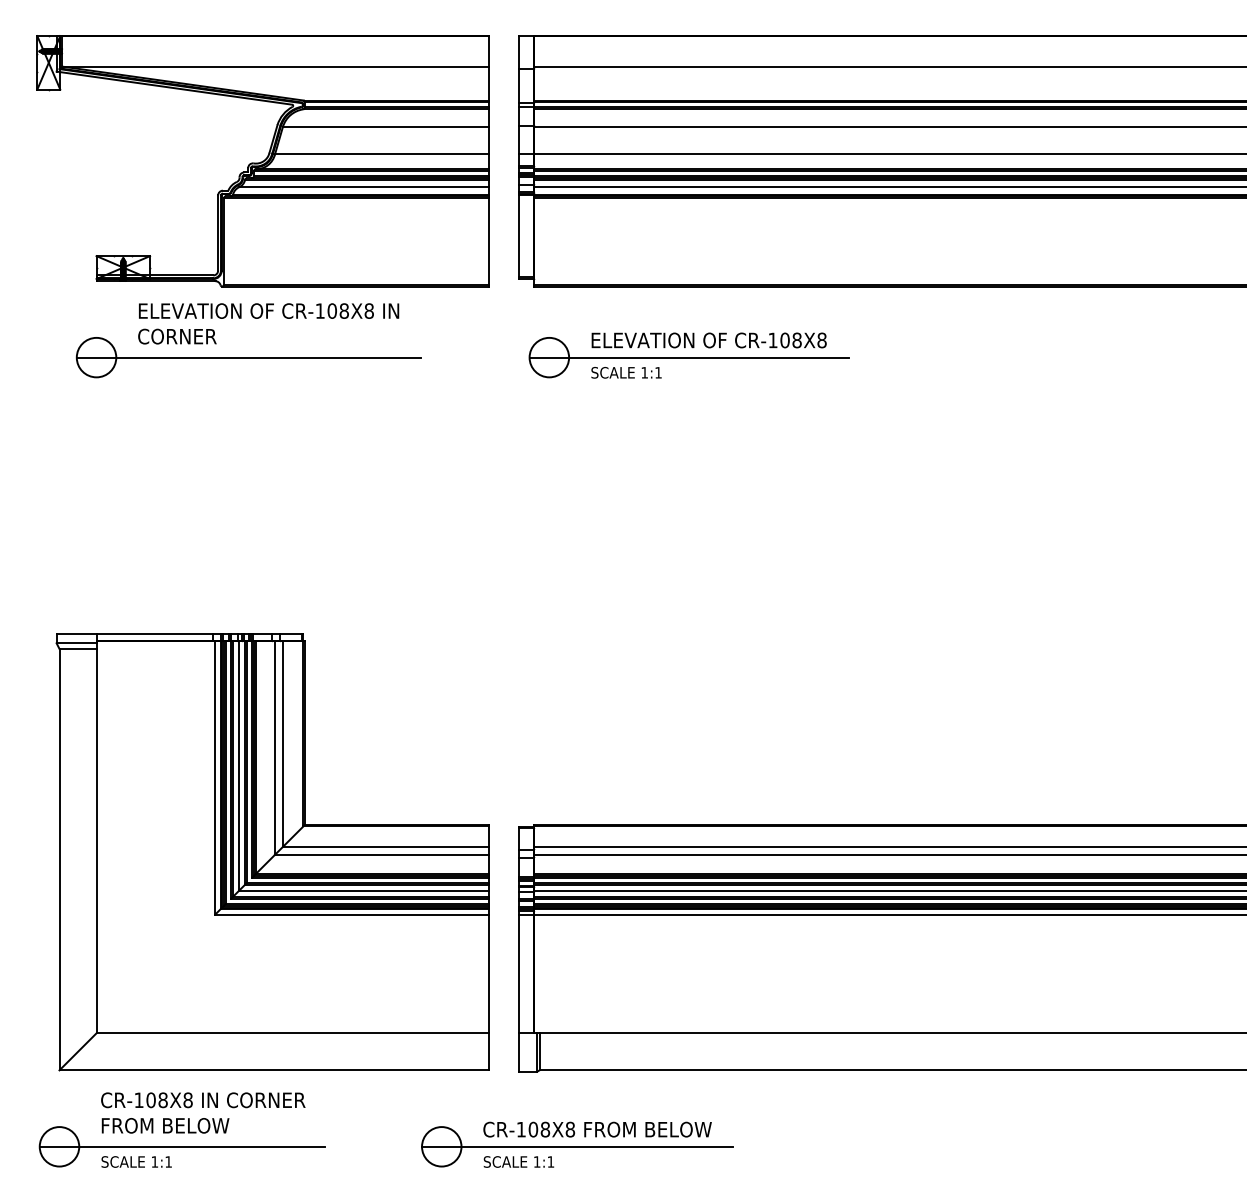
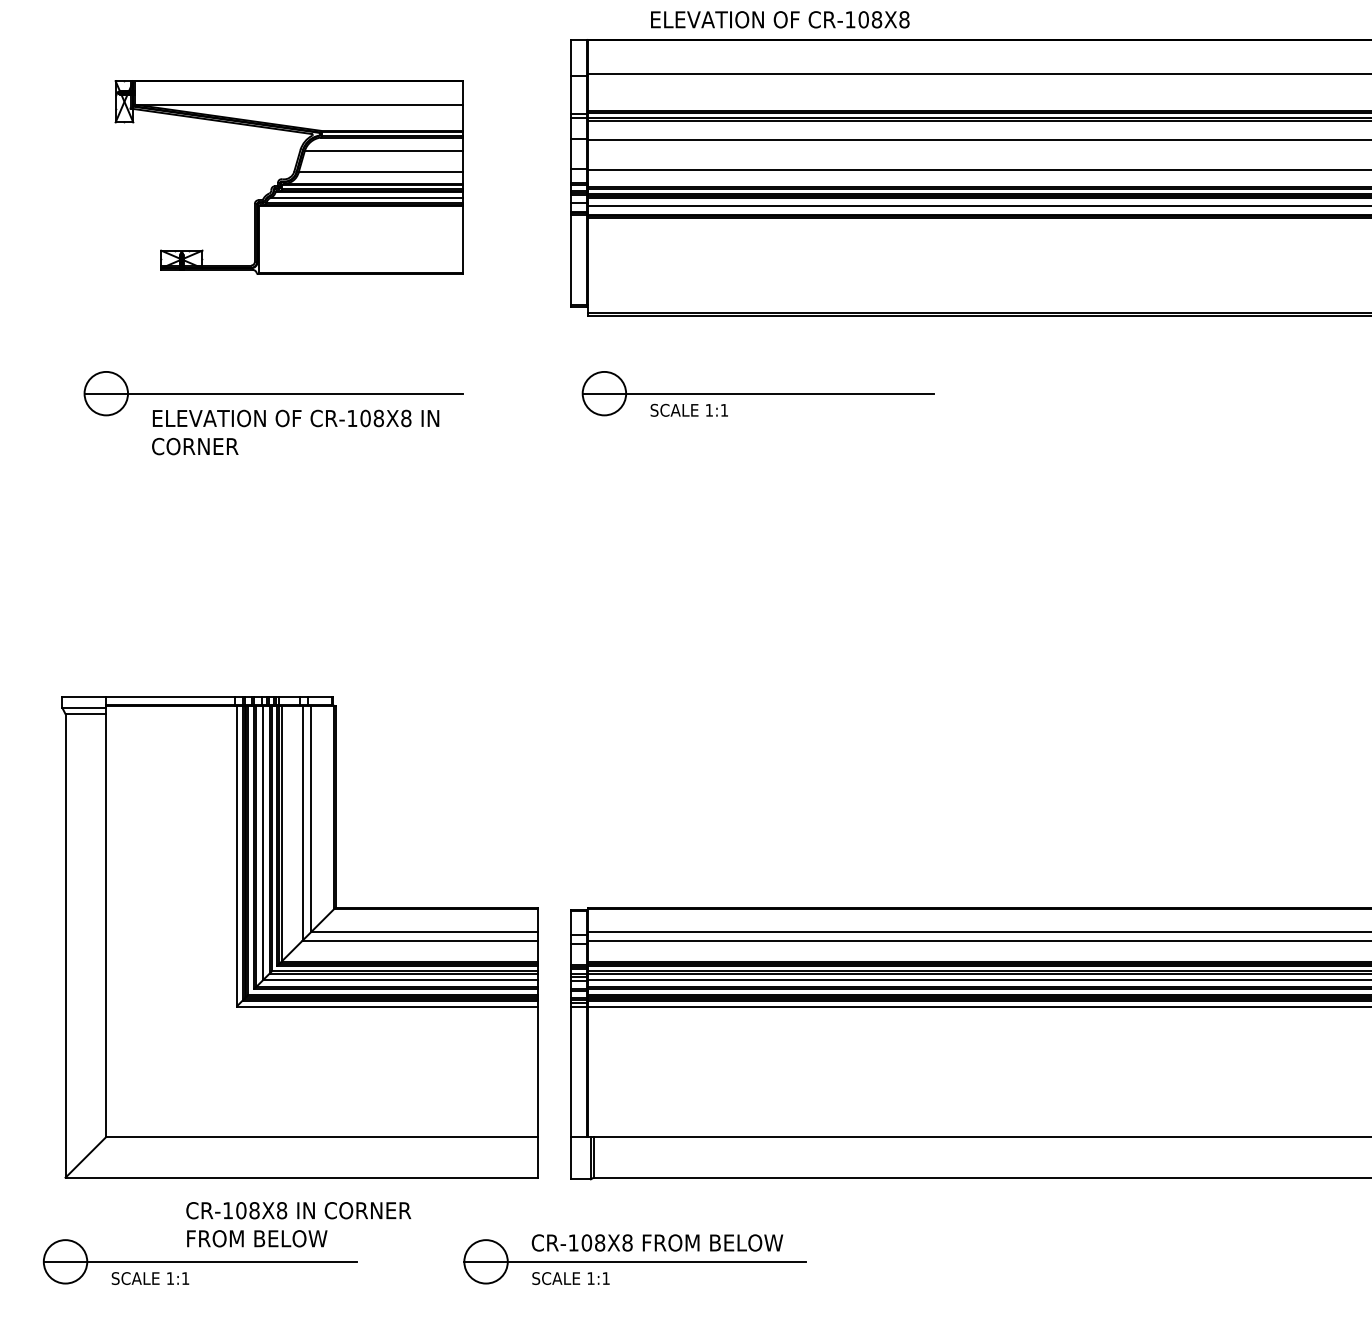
part: (263, 161) -> (289, 177), size x0.7
text: (268, 323) -> (295, 432), moved
text: (709, 340) -> (780, 19), moved
text: (203, 1112) -> (298, 1224), moved

